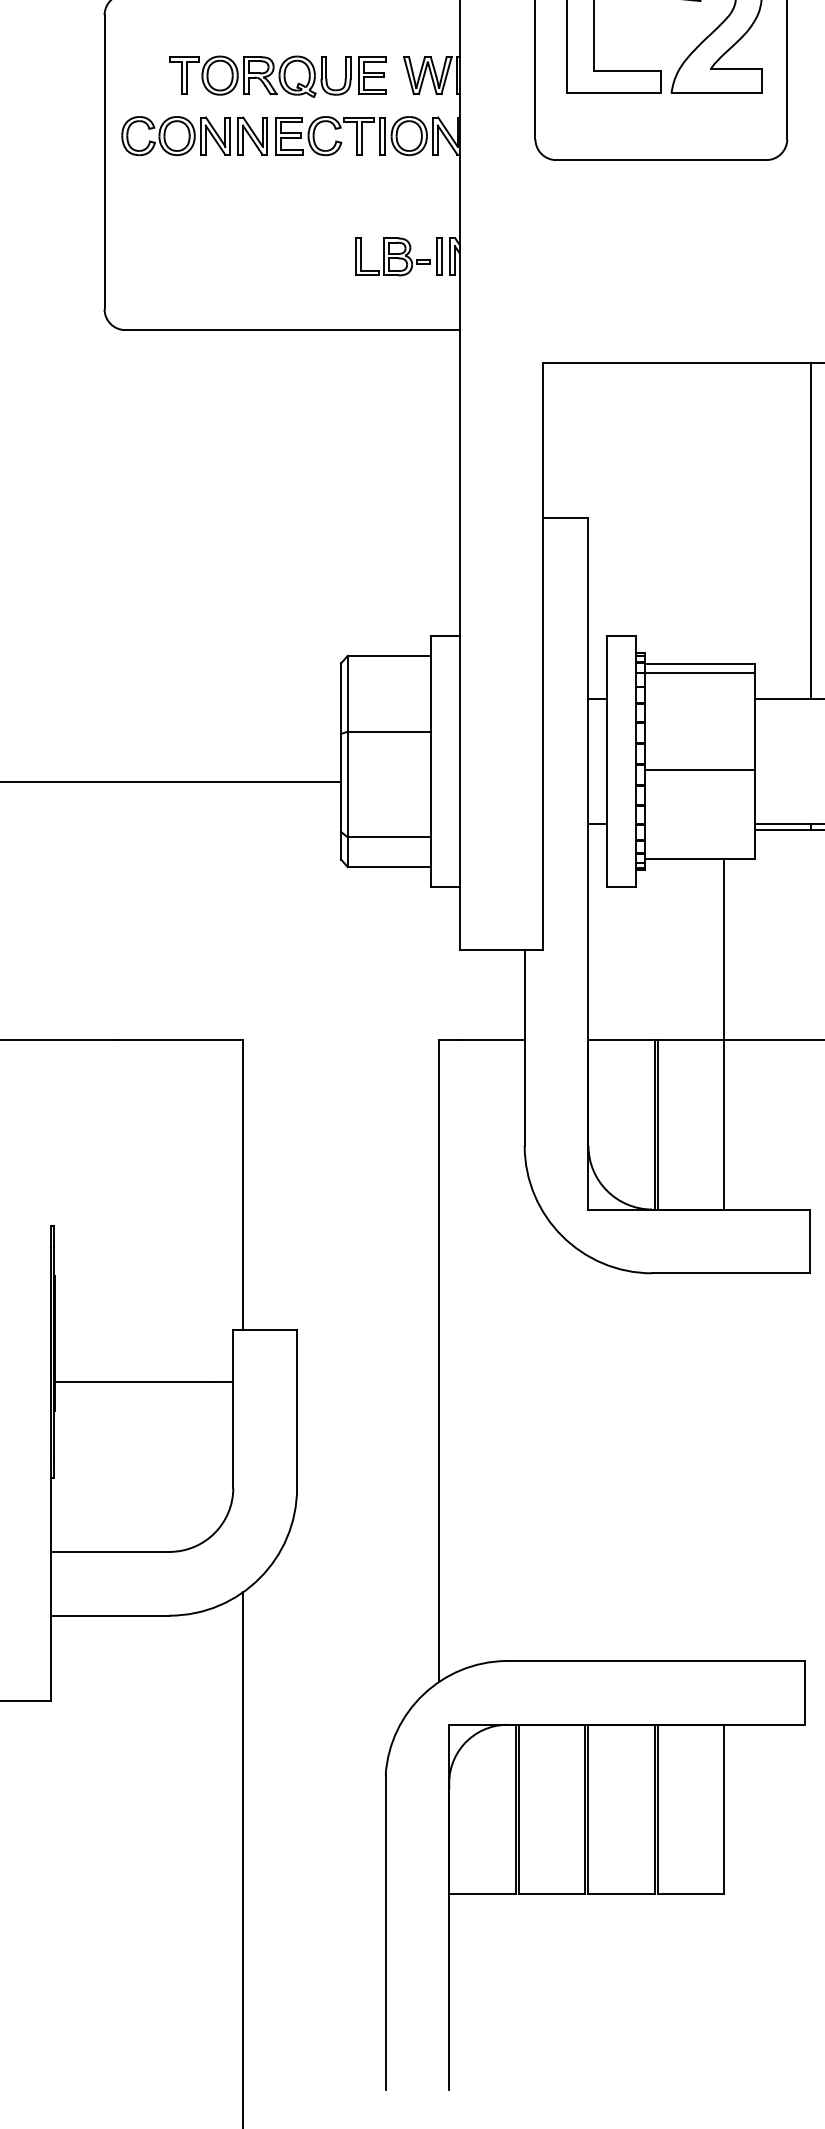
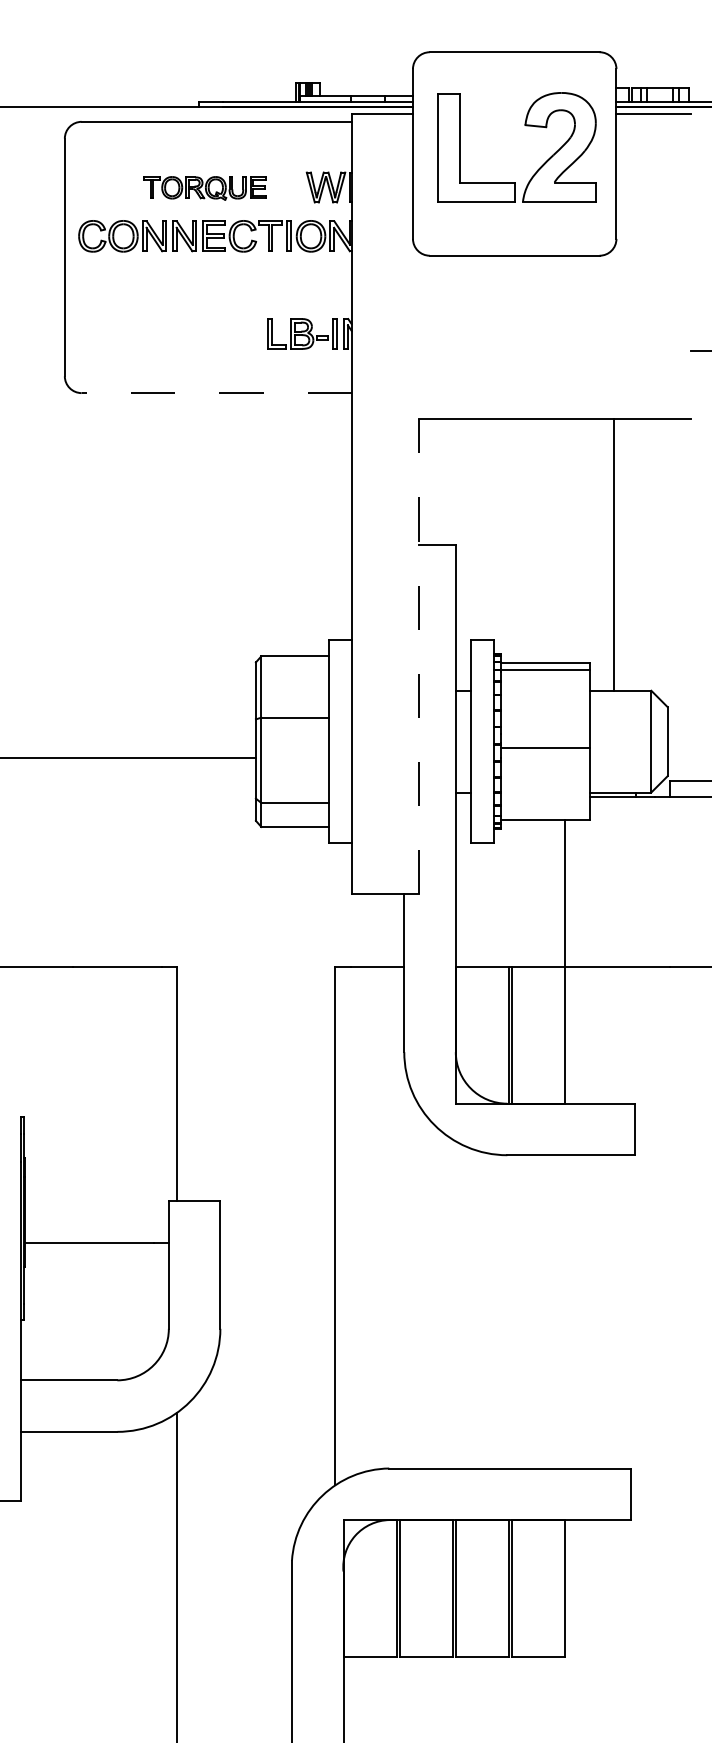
part: (277, 76) -> (204, 188), size x0.7
line: (292, 330) -> (216, 393), solid -> dashed
line: (810, 529) -> (613, 554), moved
line: (543, 656) -> (419, 656), solid -> dashed

